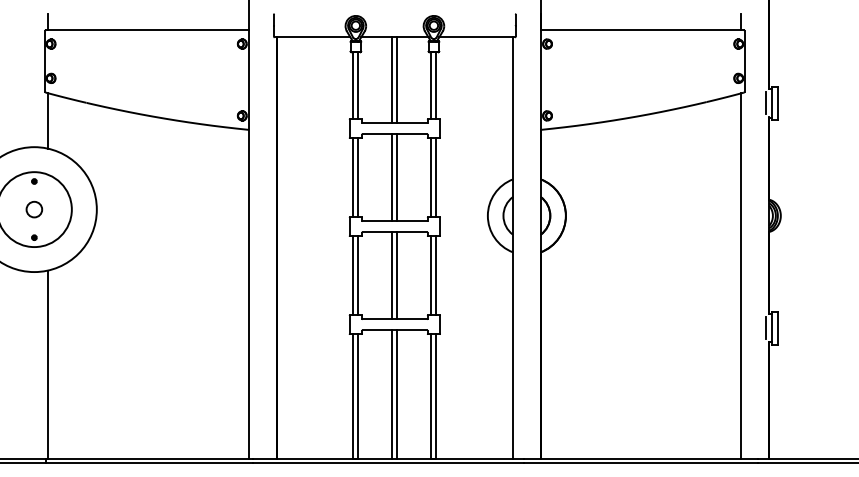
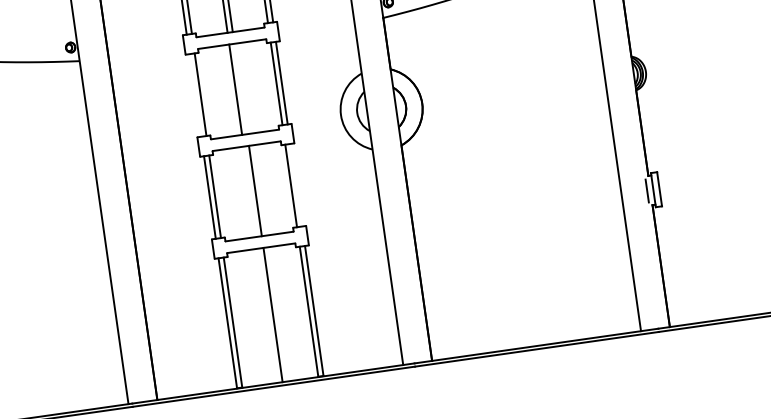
line: (353, 177) -> (195, 95), removed
line: (397, 177) -> (241, 88), removed
line: (392, 275) -> (250, 191), removed
line: (436, 275) -> (296, 184), removed
line: (392, 394) -> (268, 315), removed

